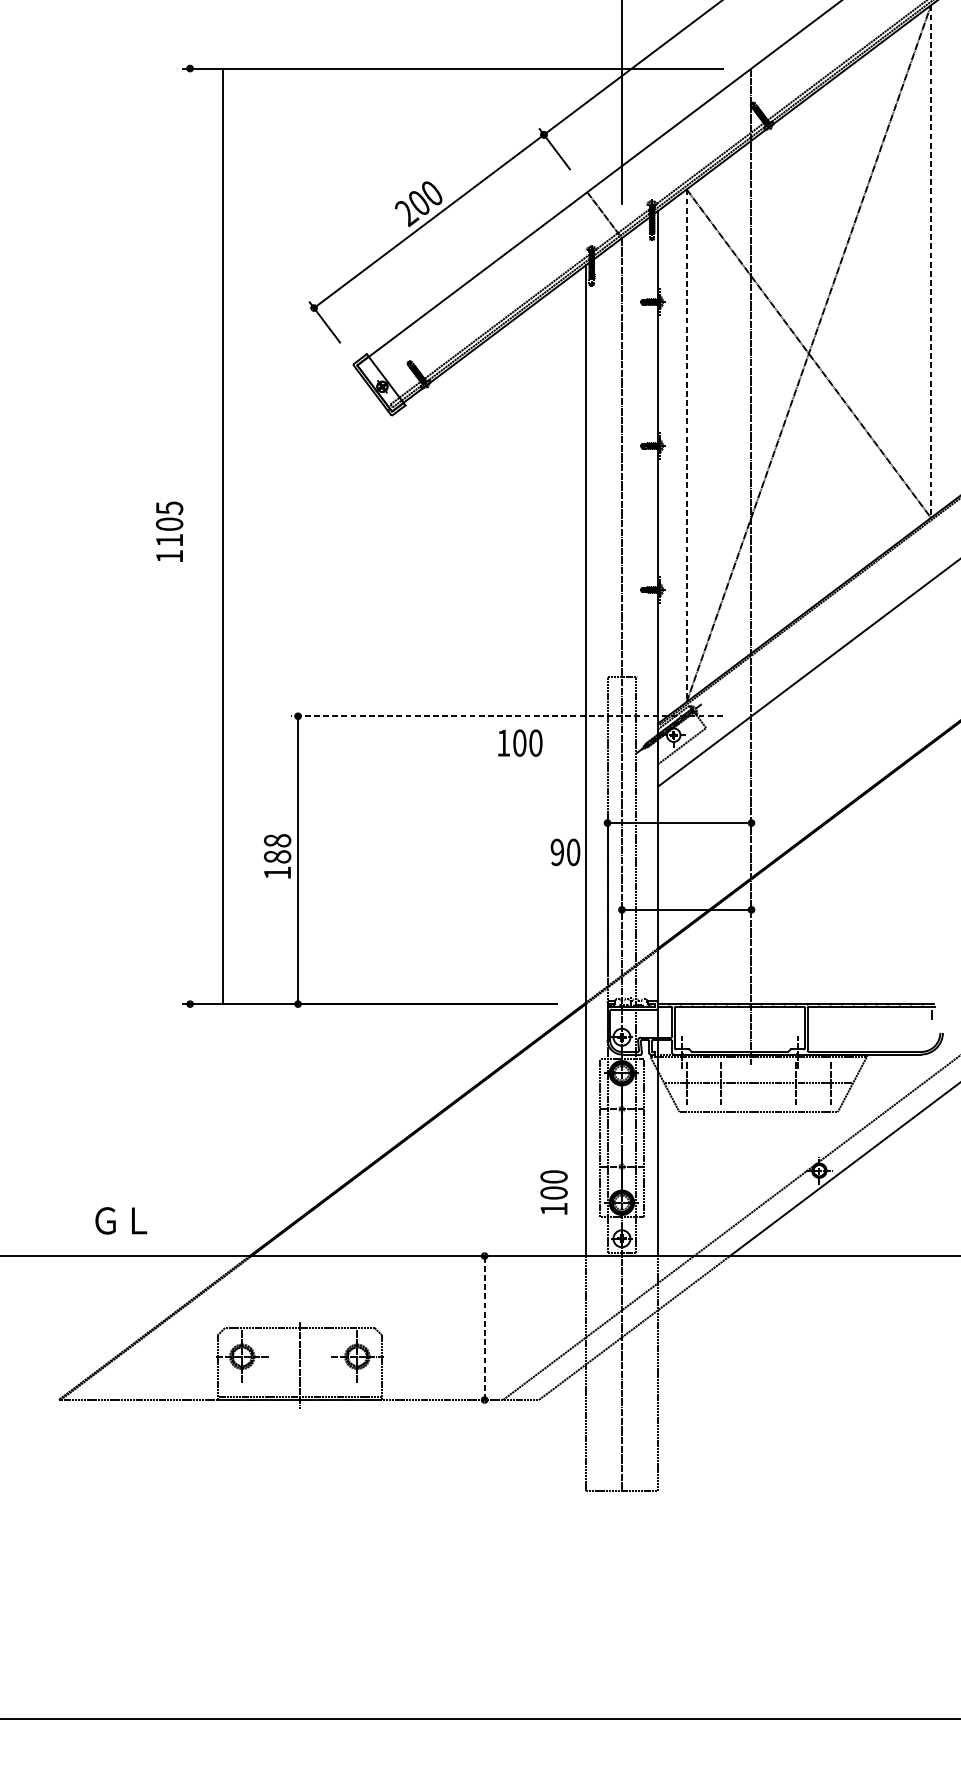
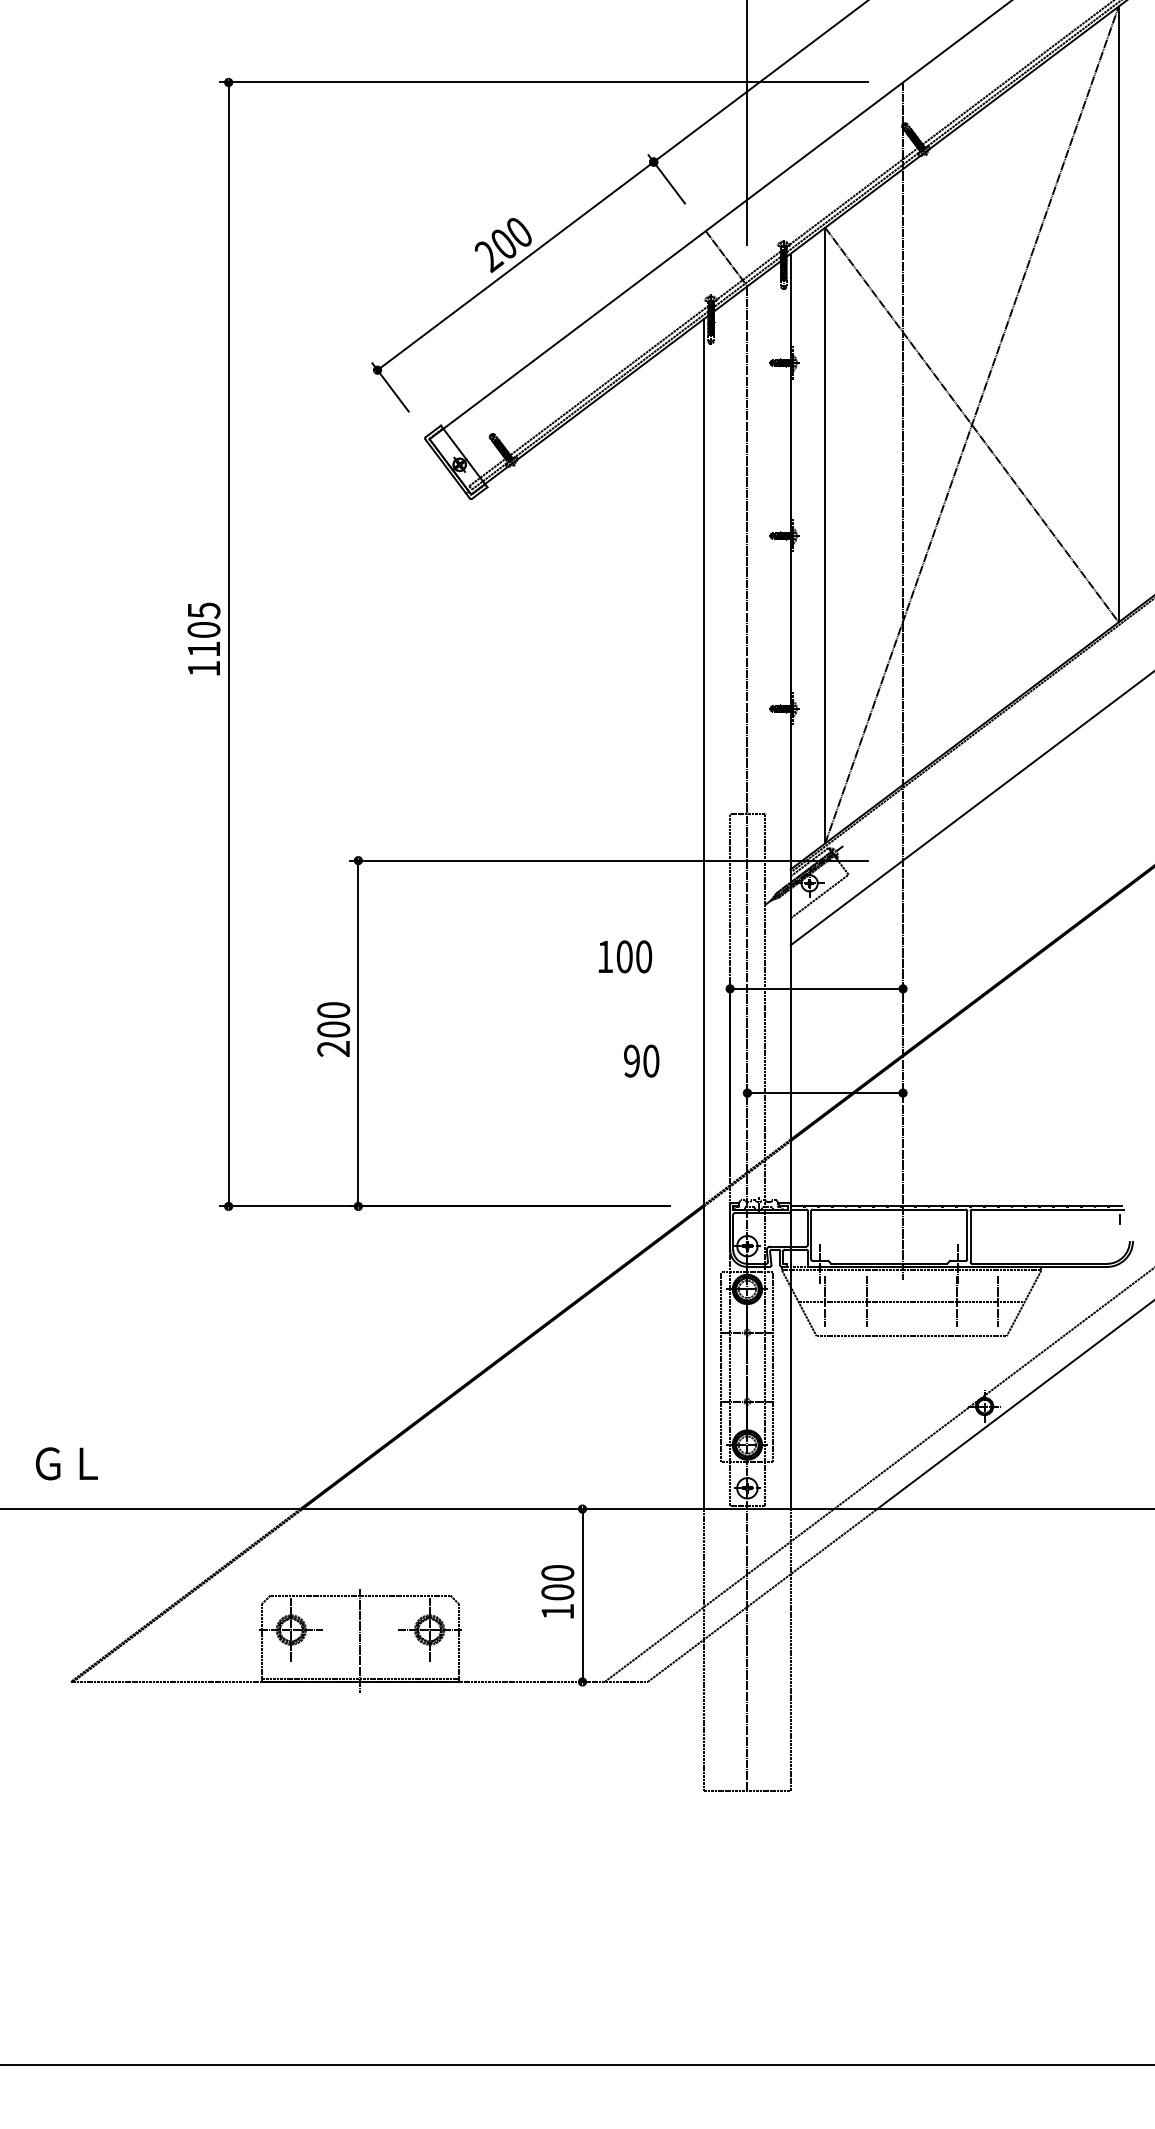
line: (930, 261) -> (1118, 314), dashed -> solid
line: (686, 445) -> (825, 535), dashed -> solid
line: (223, 536) -> (228, 644), moved
line: (506, 716) -> (608, 860), dashed -> solid
text: (520, 742) -> (625, 956), moved
text: (565, 851) -> (641, 1060), moved
text: (277, 856) -> (333, 1029), 188 -> 200
text: (553, 1192) -> (557, 1591), moved
text: (120, 1220) -> (66, 1463), moved
line: (484, 1328) -> (582, 1595), dashed -> solid

